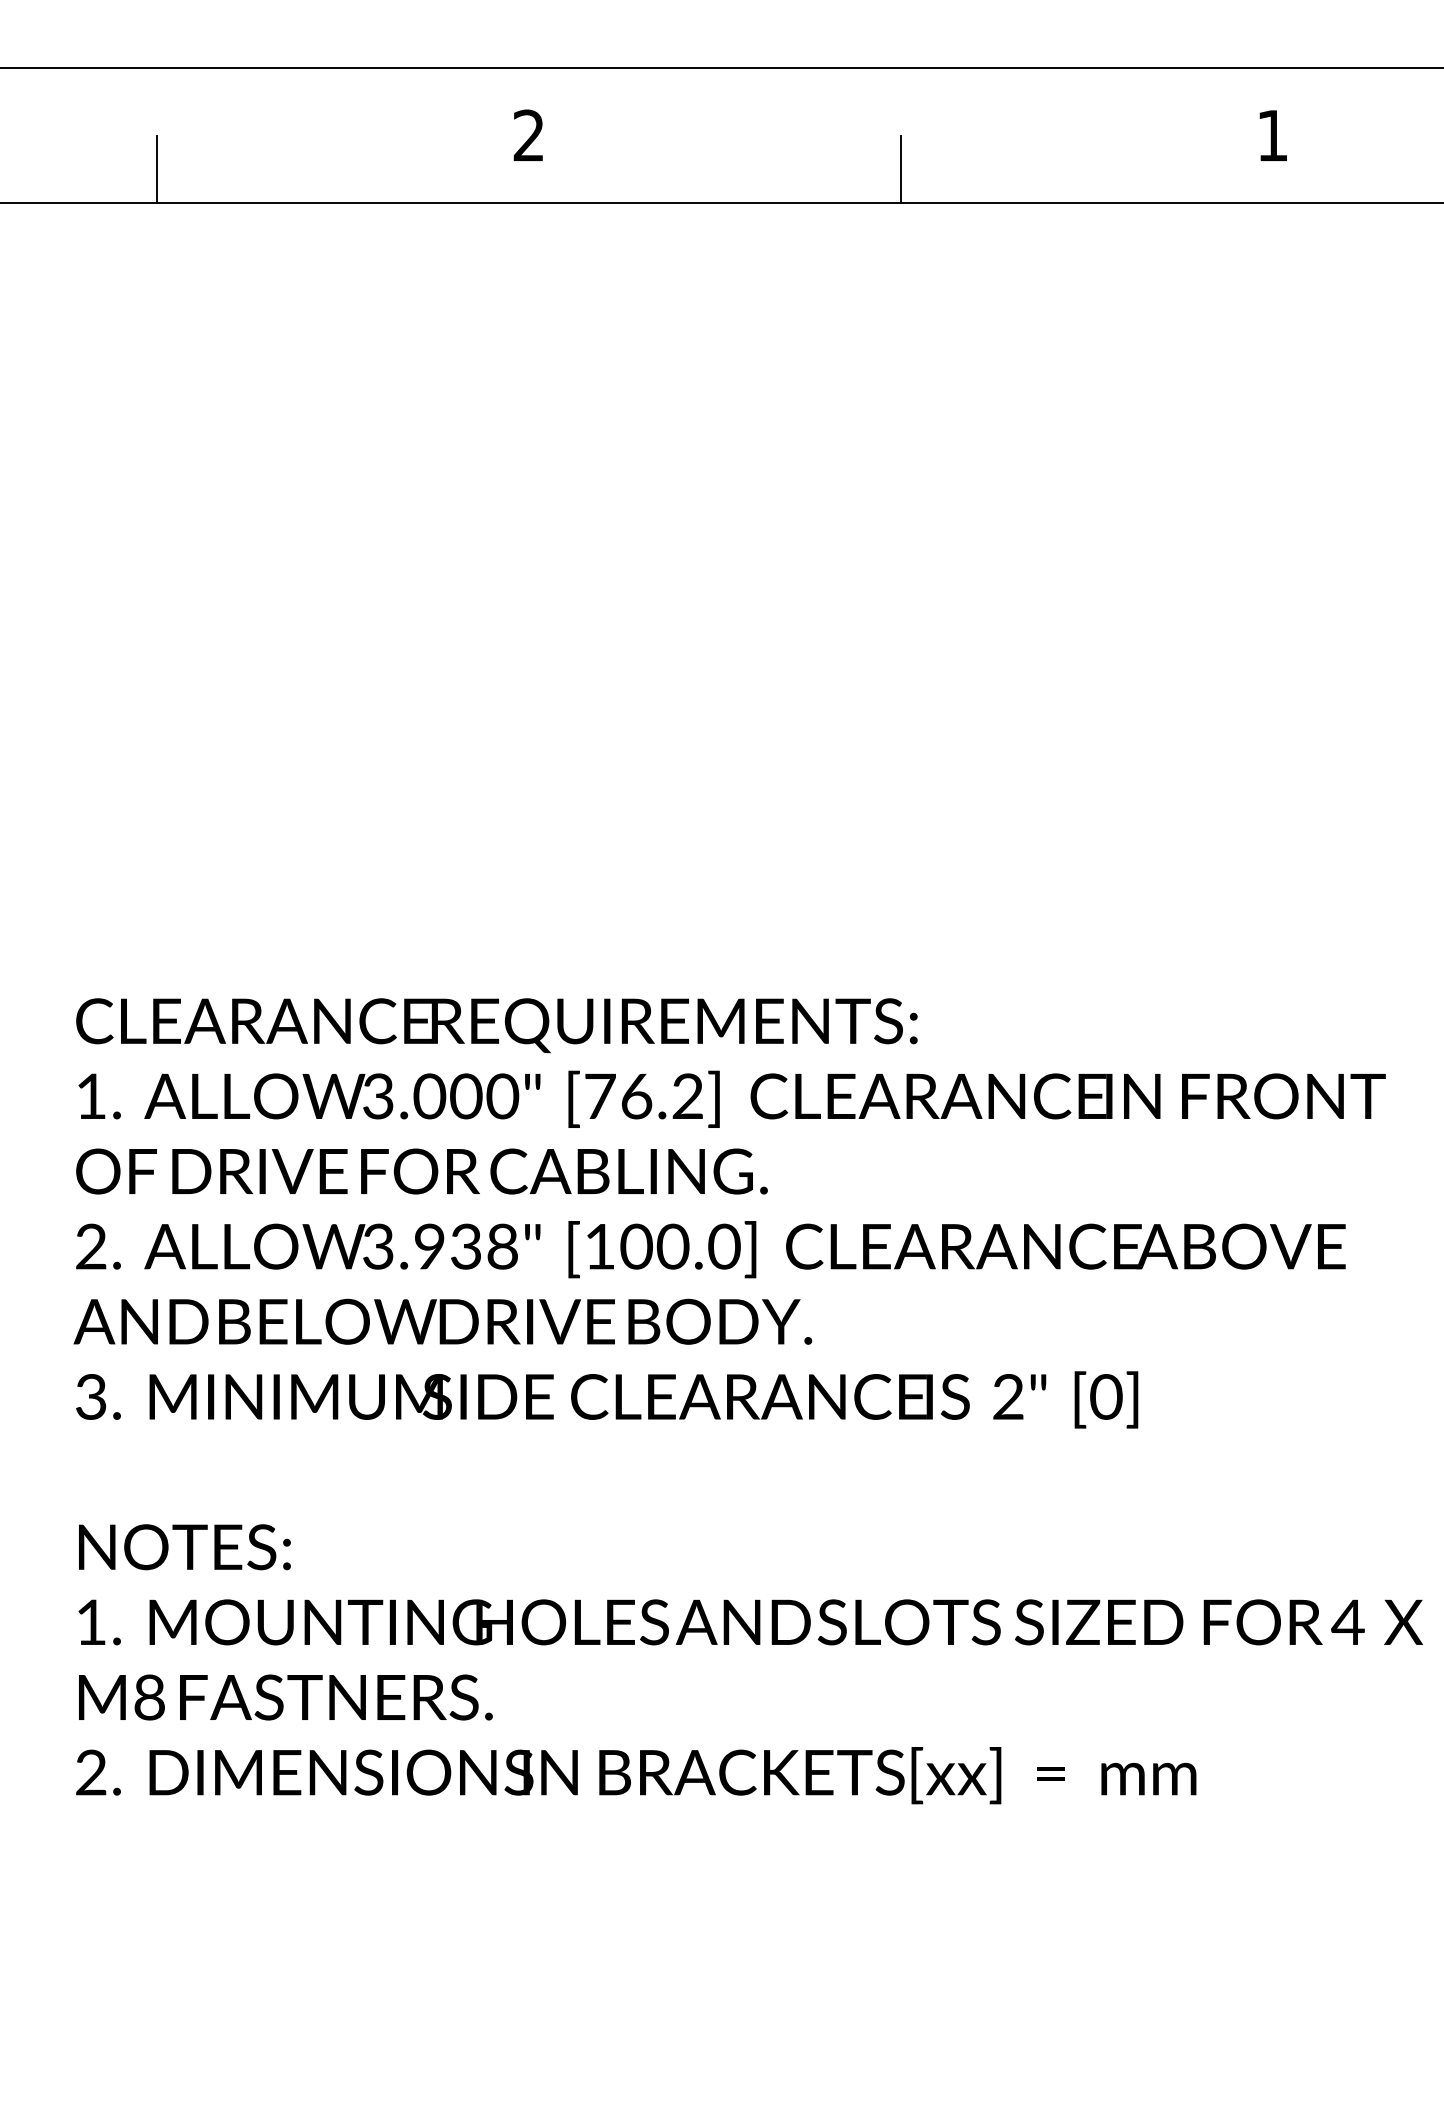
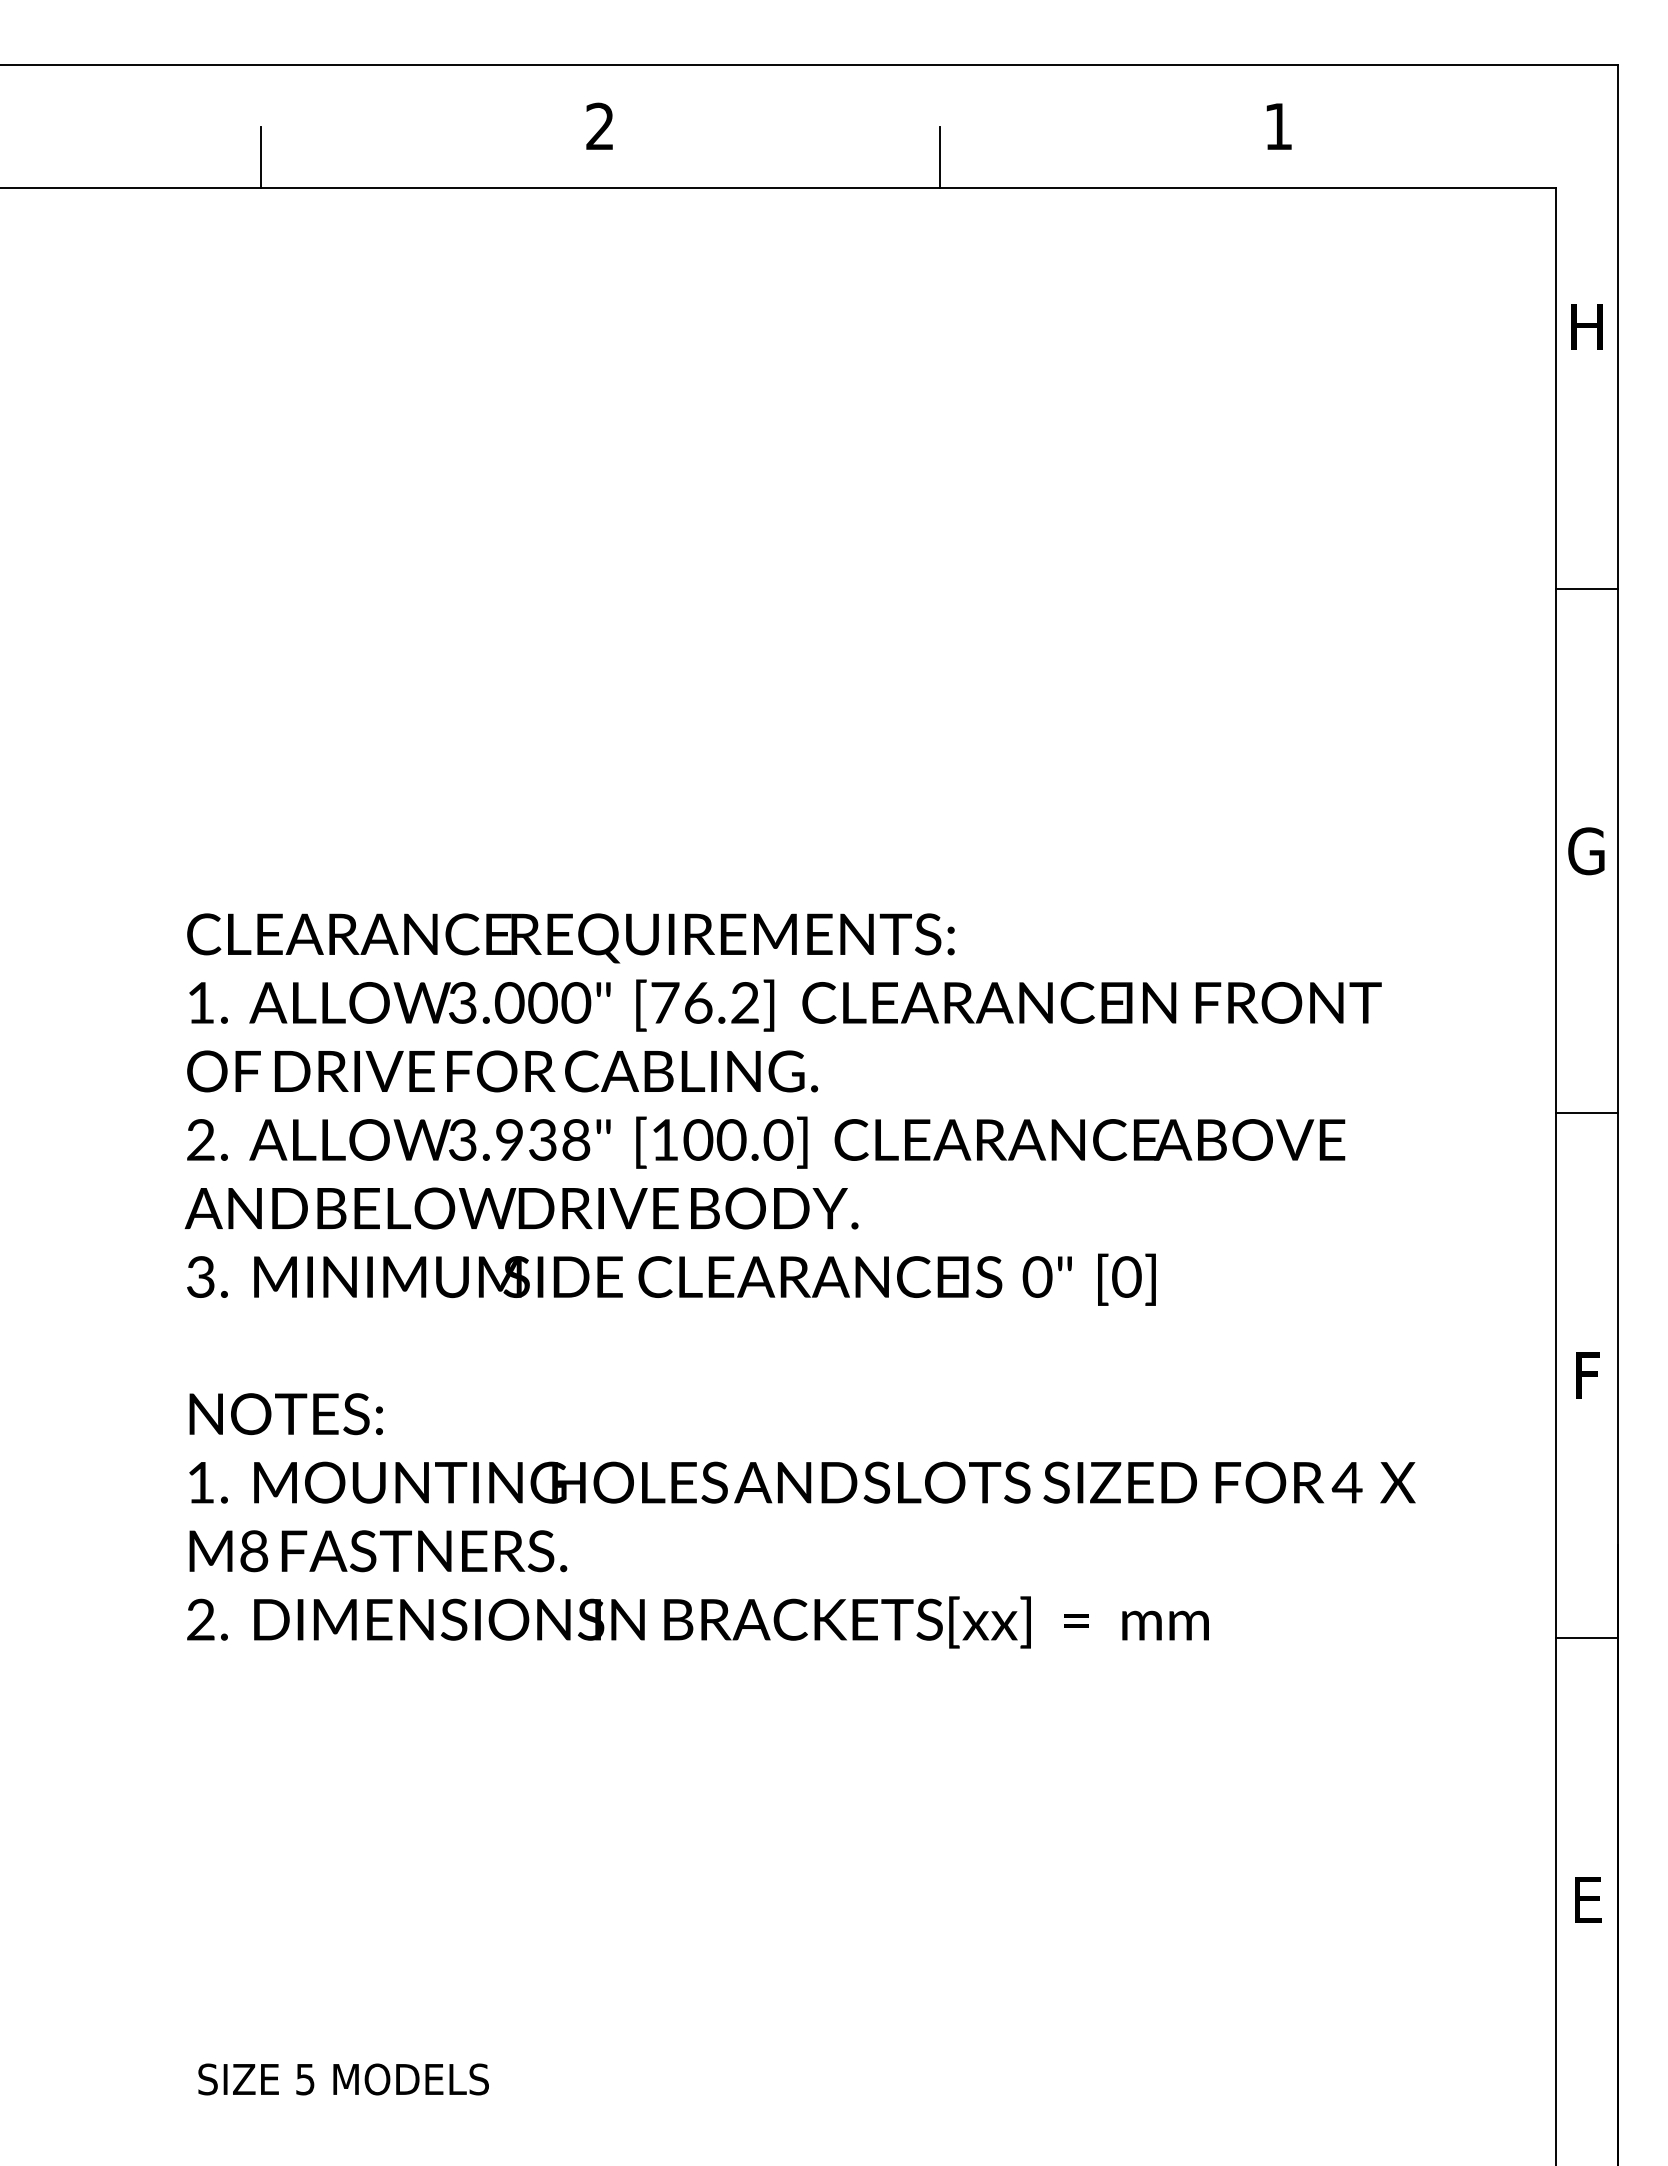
text: (1008, 1396) -> (1037, 1276), 2" -> 0"

